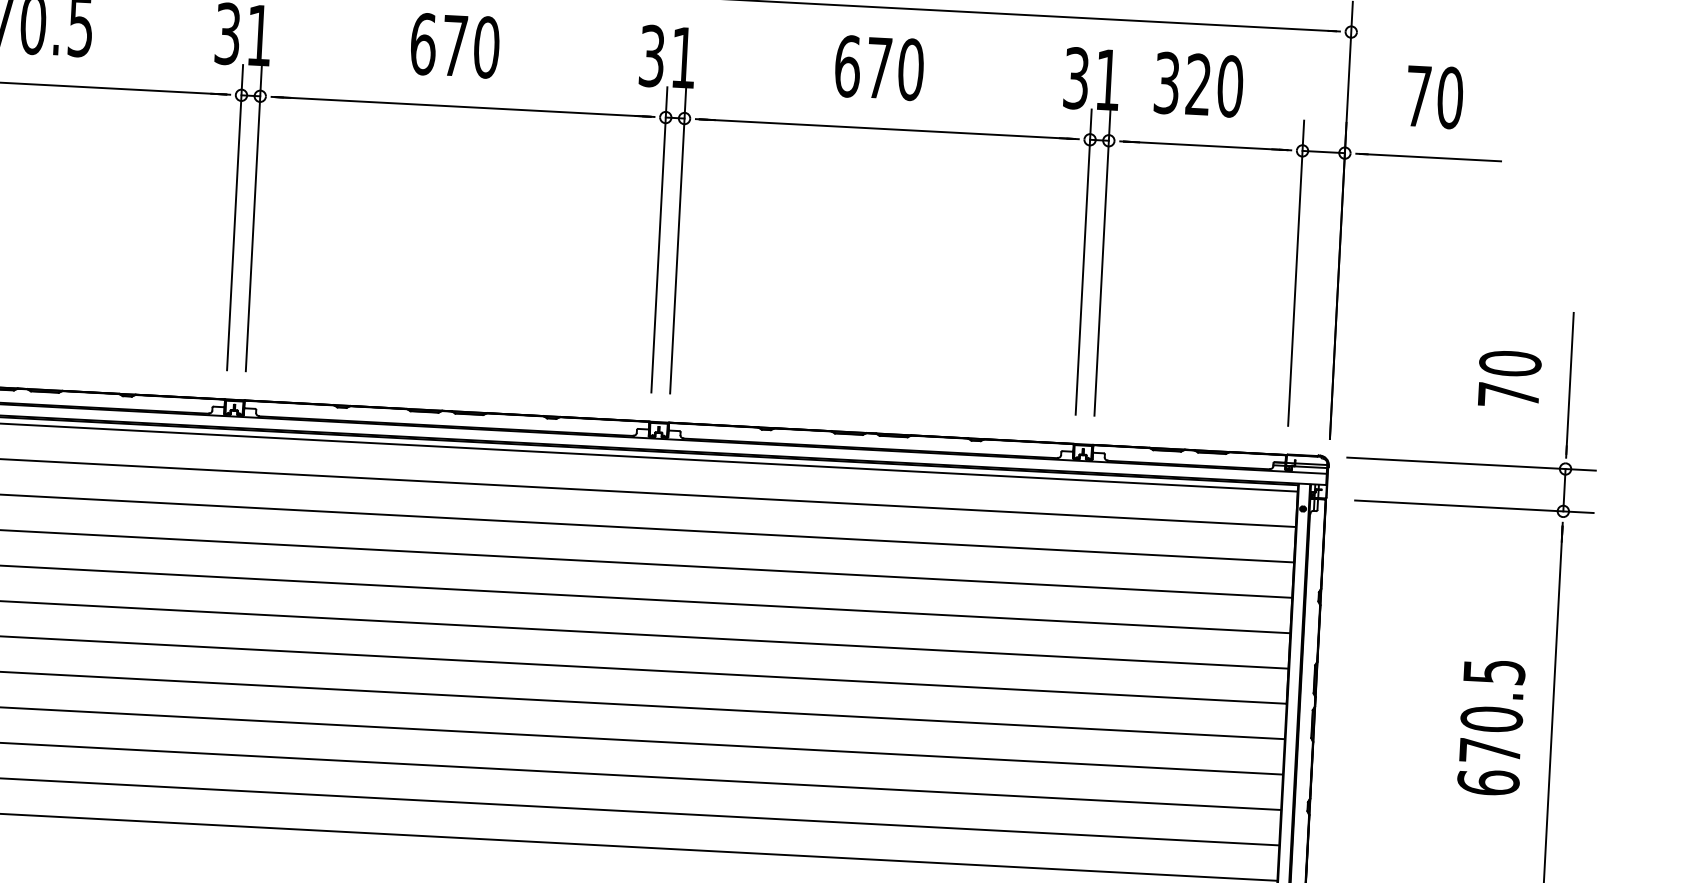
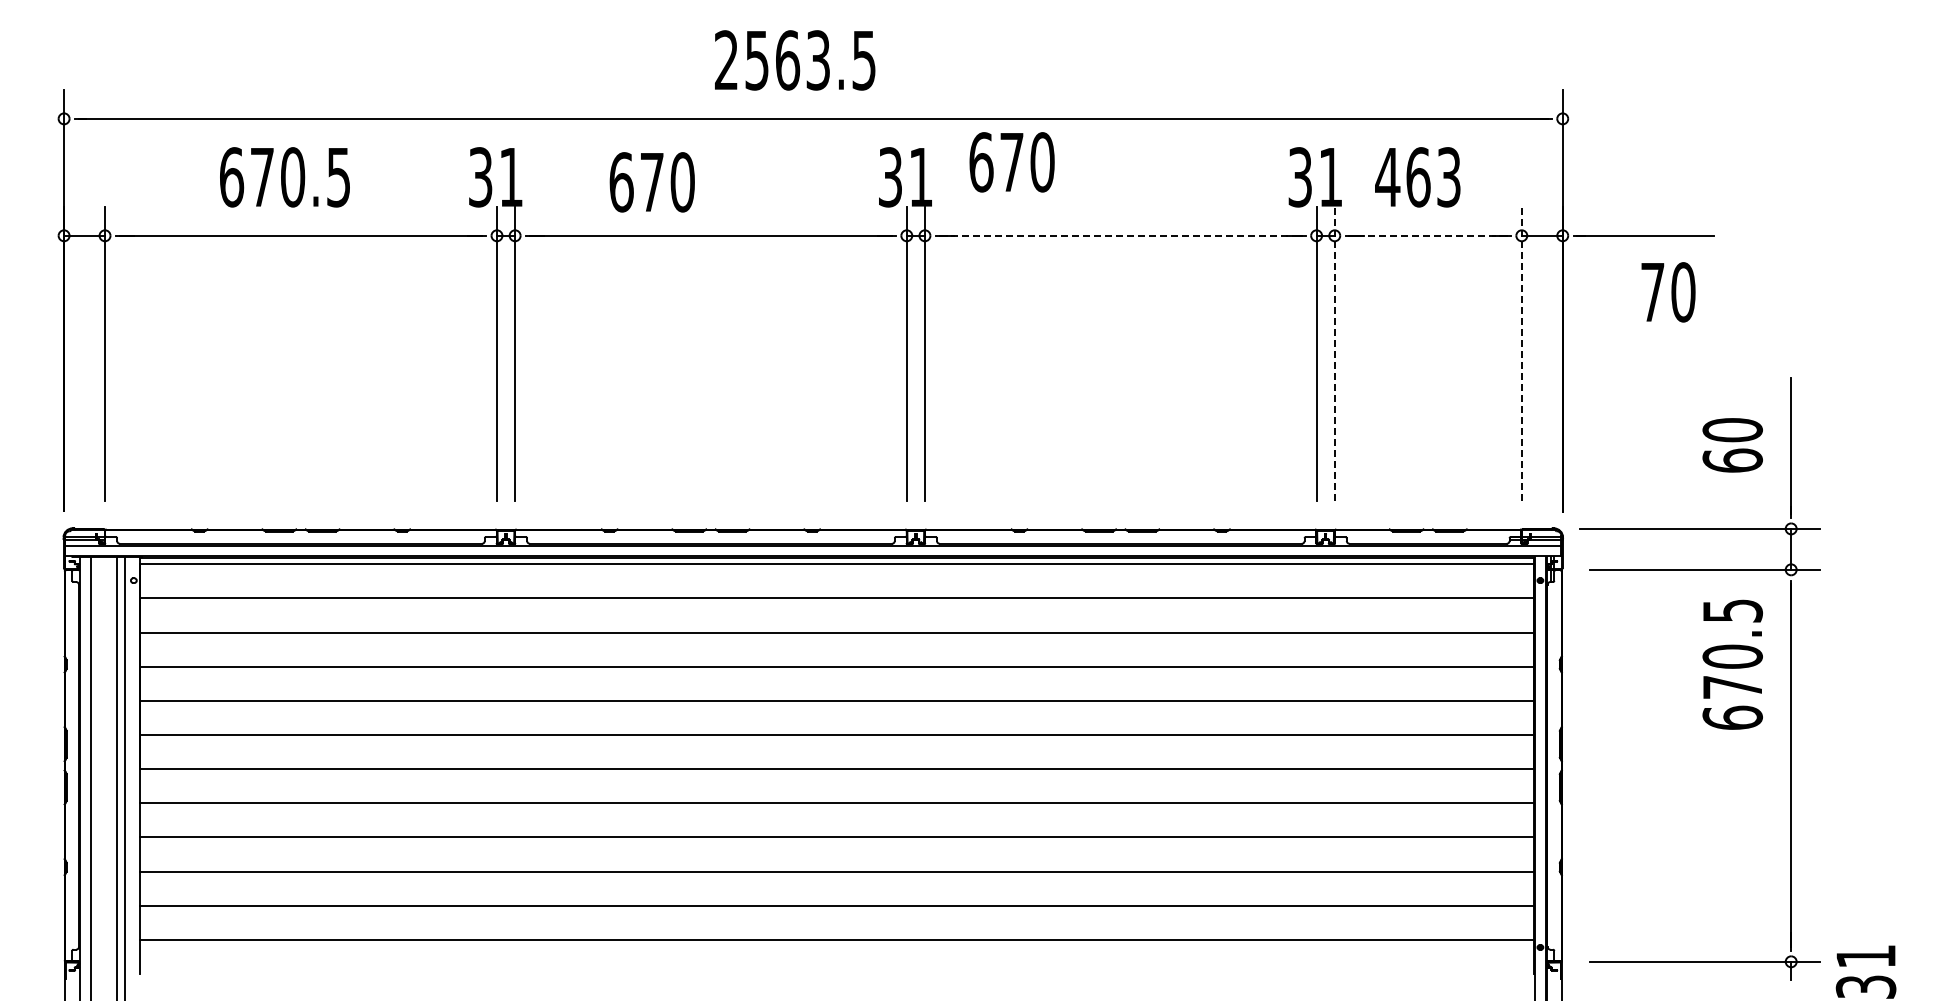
text: (454, 45) -> (651, 182), moved
text: (878, 68) -> (1011, 162), moved
text: (1198, 84) -> (1418, 177), 320 -> 463
text: (1434, 97) -> (1668, 292), moved
line: (888, 128) -> (1121, 235), solid -> dashed
line: (1205, 145) -> (1428, 235), solid -> dashed
line: (1102, 262) -> (1334, 353), solid -> dashed
line: (1295, 272) -> (1521, 353), solid -> dashed
text: (1508, 395) -> (1732, 460), 70 -> 60
text: (1491, 727) -> (1732, 664), moved

